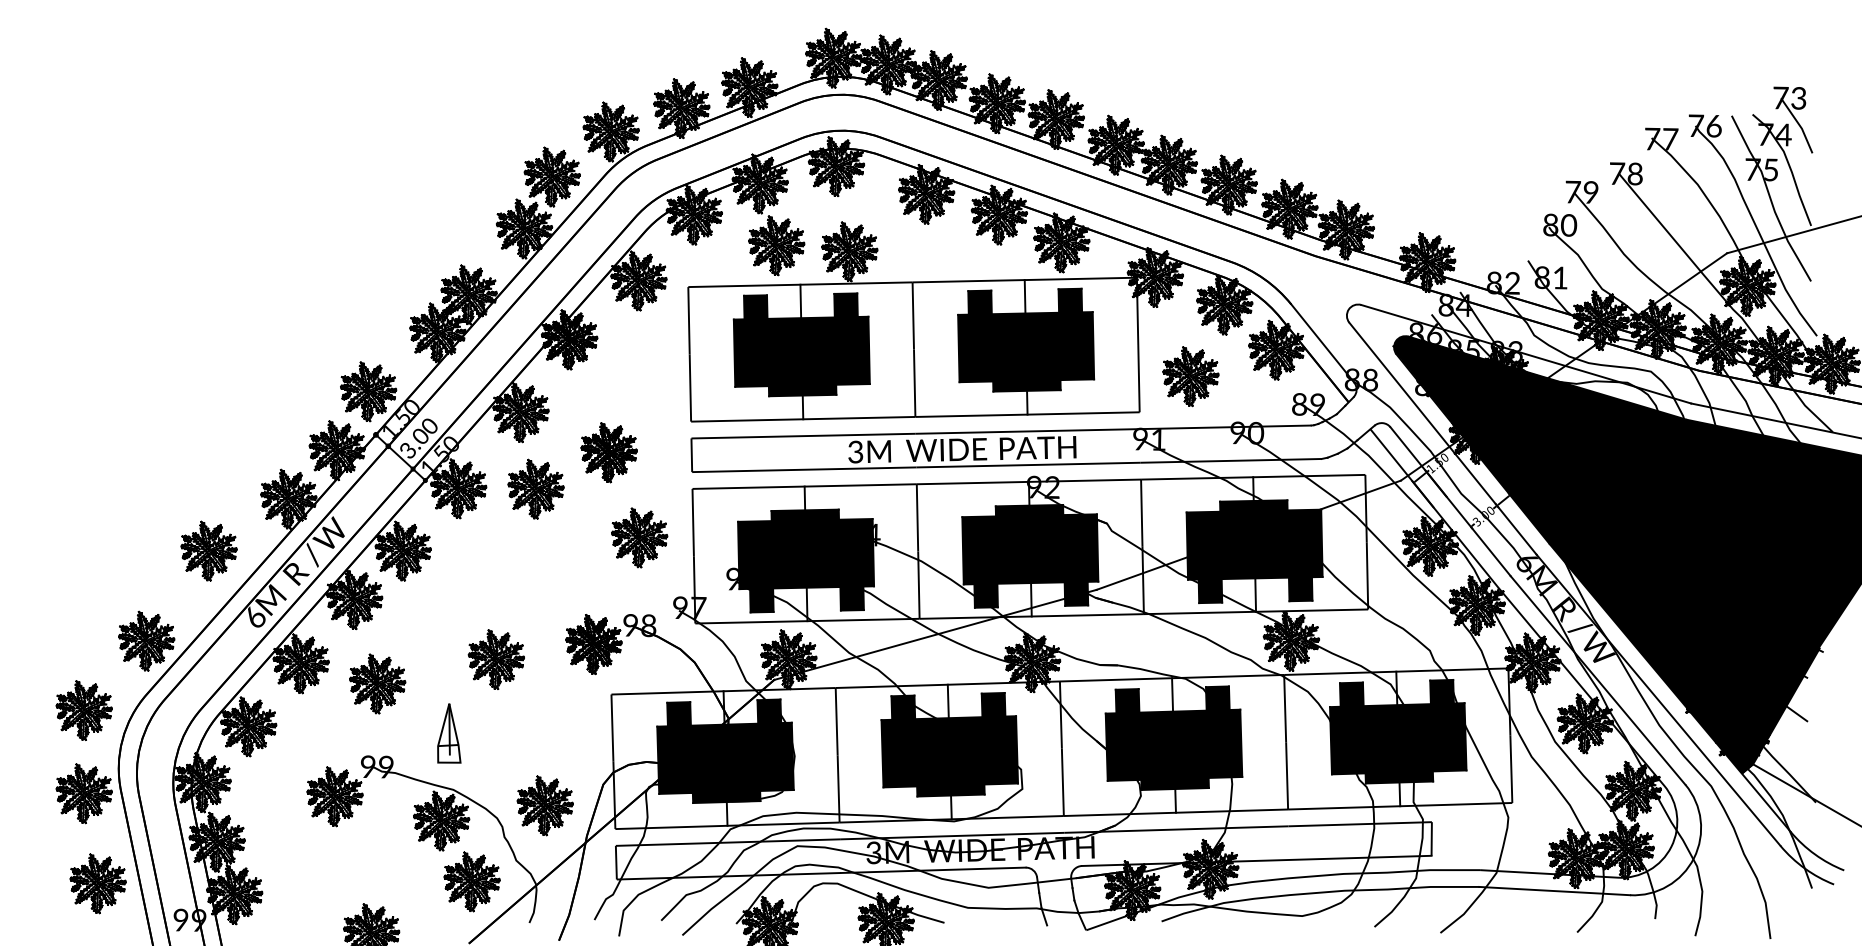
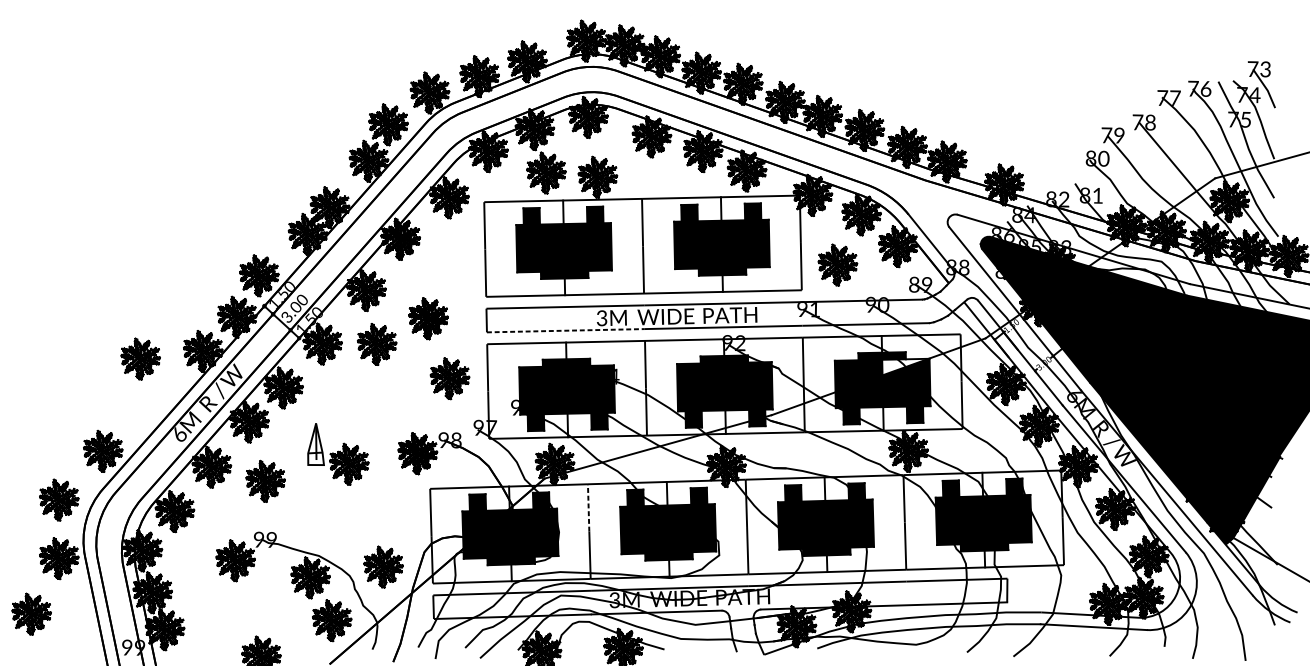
line: (804, 469) -> (565, 330), solid -> dashed
fill: (1286, 521) -> (905, 367), removed
part: (208, 550) -> (140, 358), moved
line: (836, 721) -> (588, 507), solid -> dashed
part: (449, 733) -> (316, 444), moved
part: (97, 883) -> (31, 614), moved

